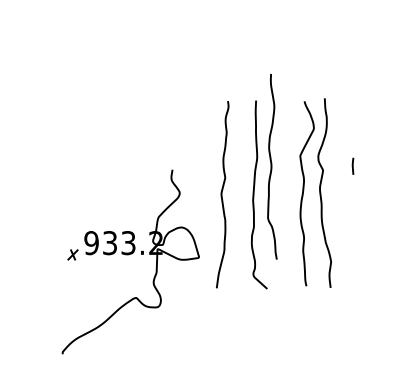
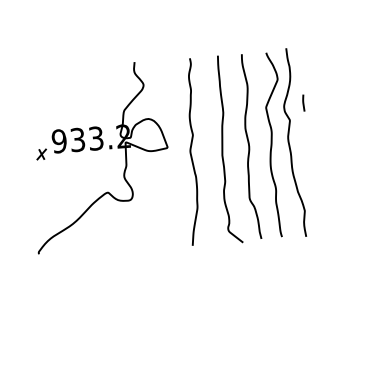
line: (352, 165) -> (303, 102), moved
curve: (272, 166) -> (250, 146), moved
part: (128, 255) -> (97, 150), moved

